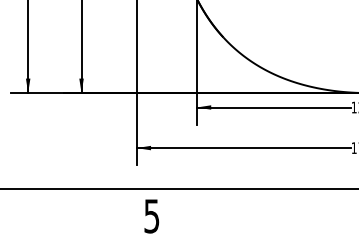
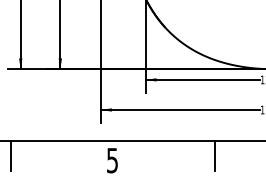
line: (15, 209) -> (11, 155), added
line: (289, 209) -> (214, 155), added

